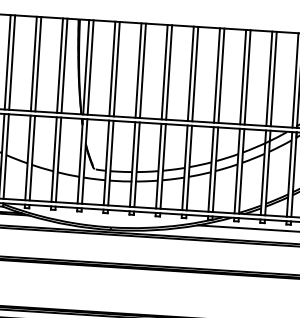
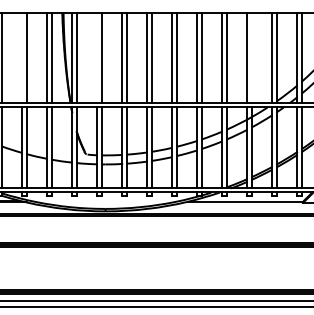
line: (34, 63) -> (22, 57), removed
line: (112, 68) -> (97, 57), removed
line: (273, 78) -> (251, 57), removed

